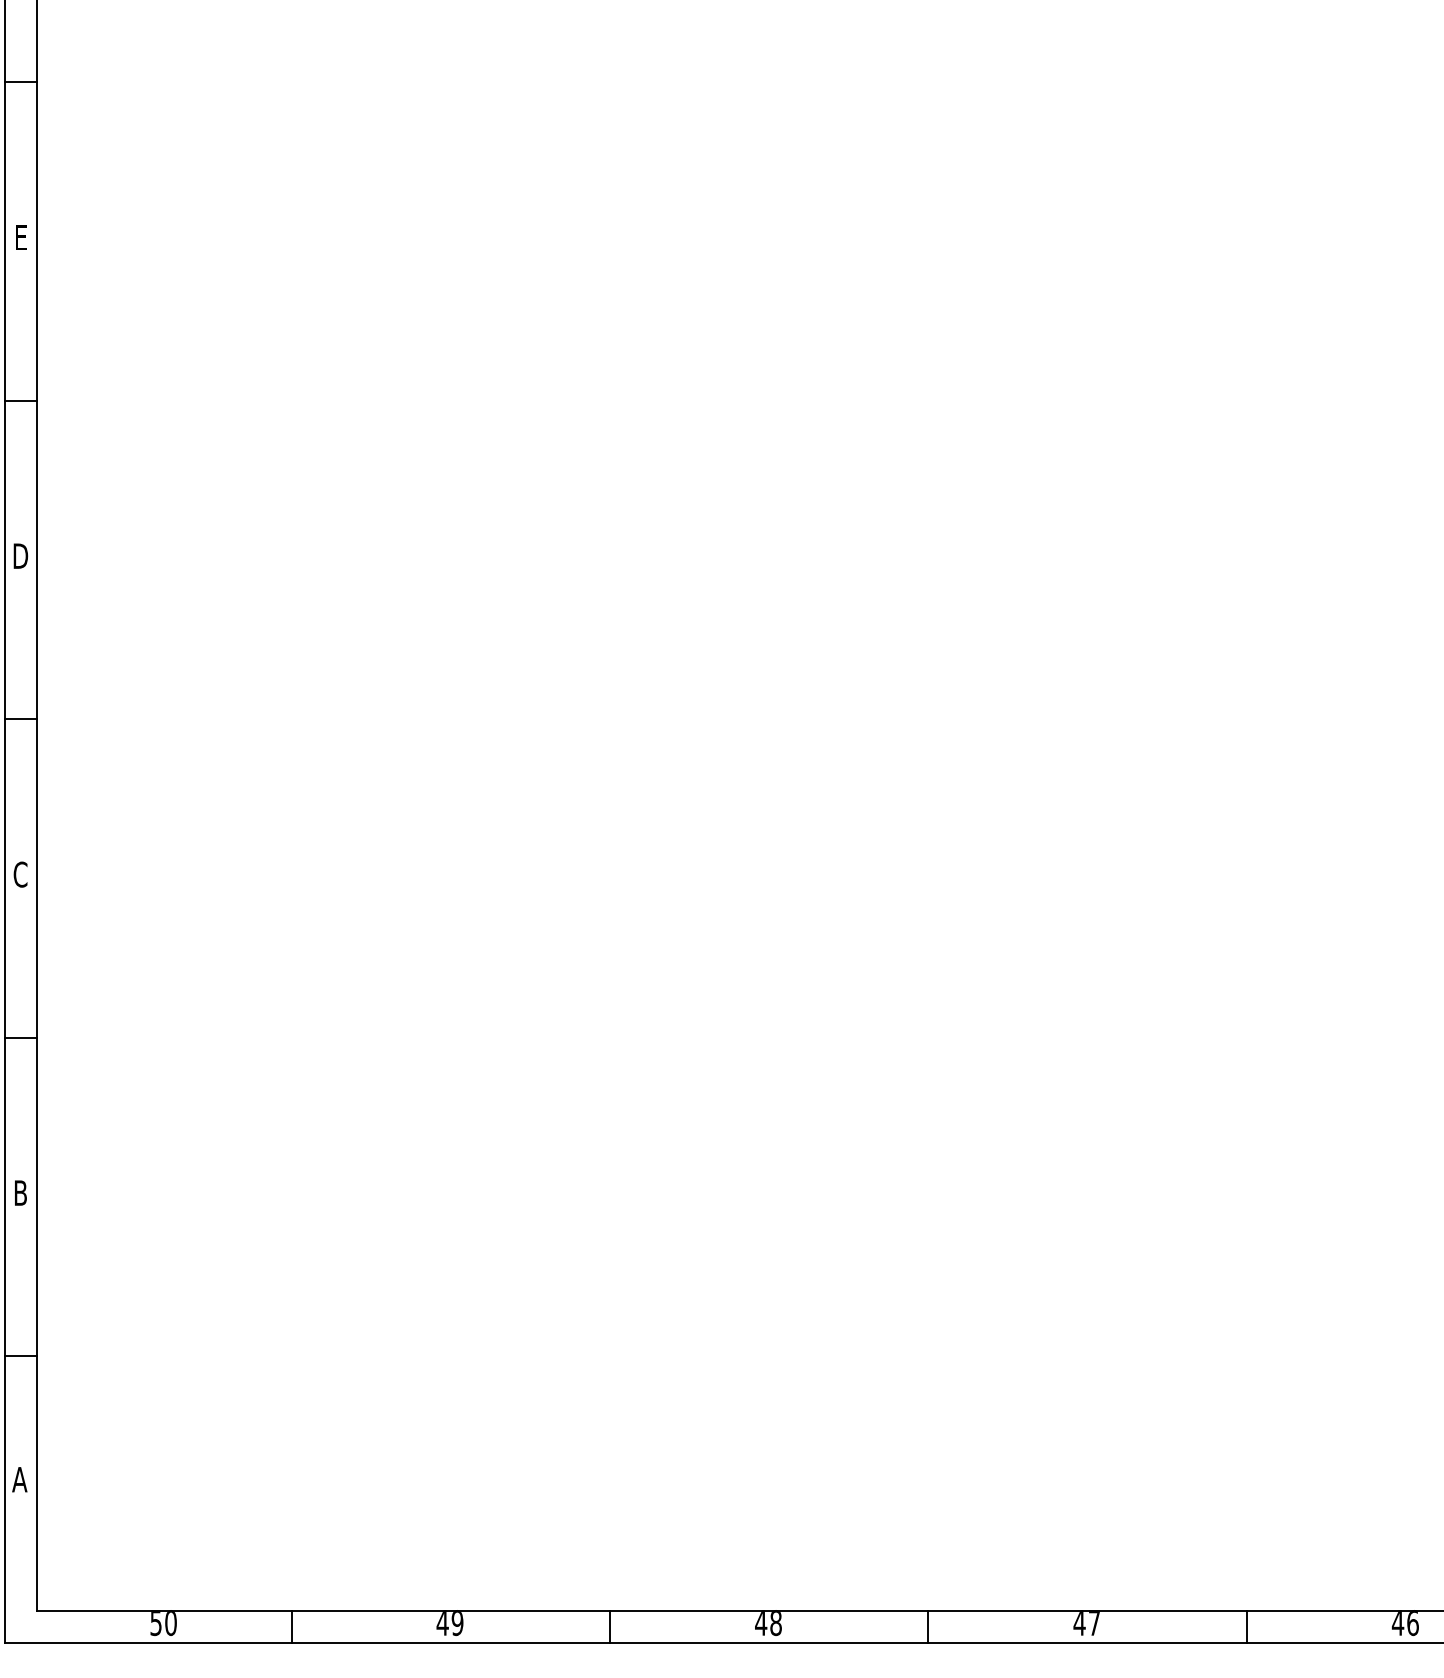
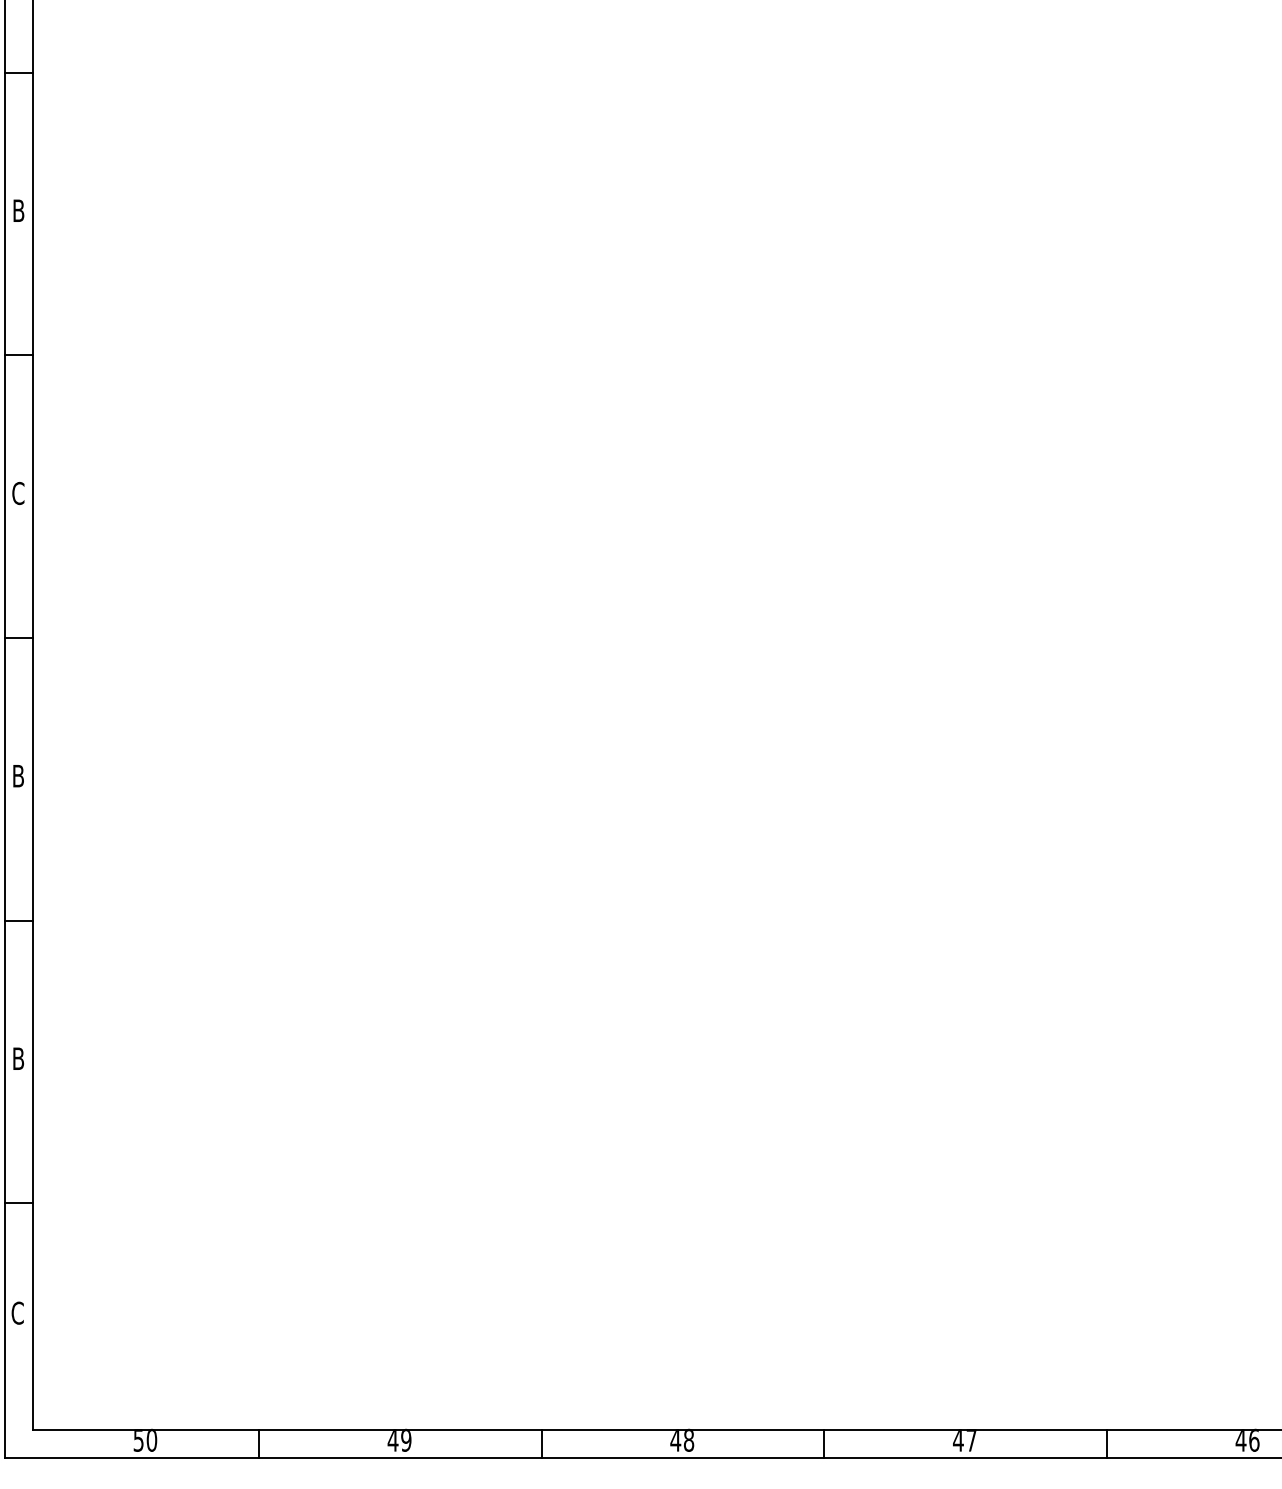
text: (21, 237) -> (19, 210), E -> B
text: (20, 556) -> (18, 493), D -> C
text: (20, 874) -> (18, 776), C -> B
text: (19, 1479) -> (17, 1313), A -> C

